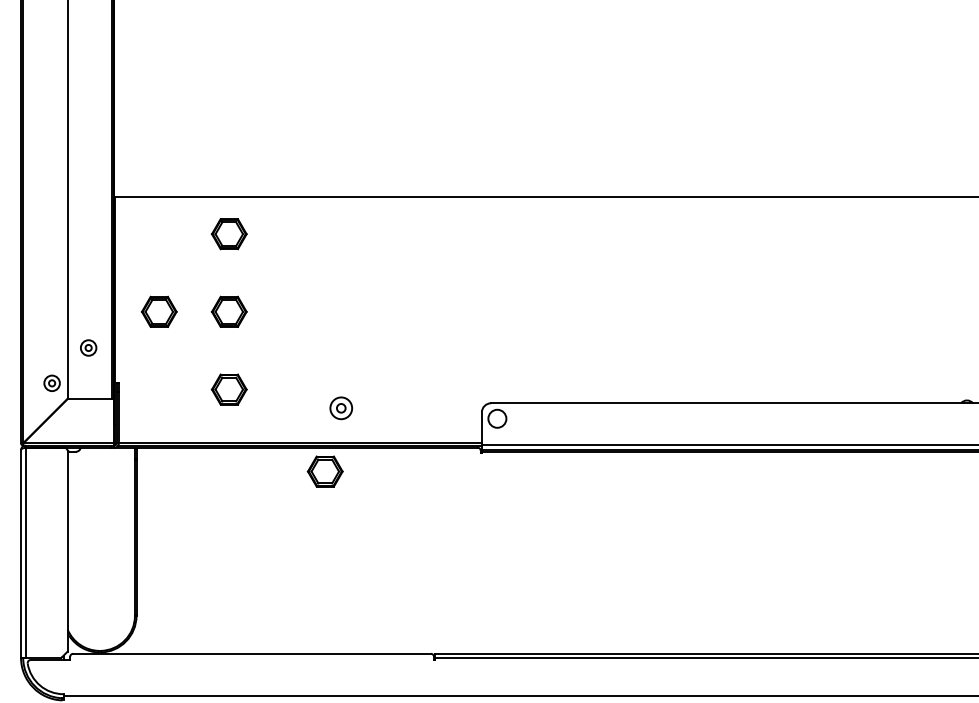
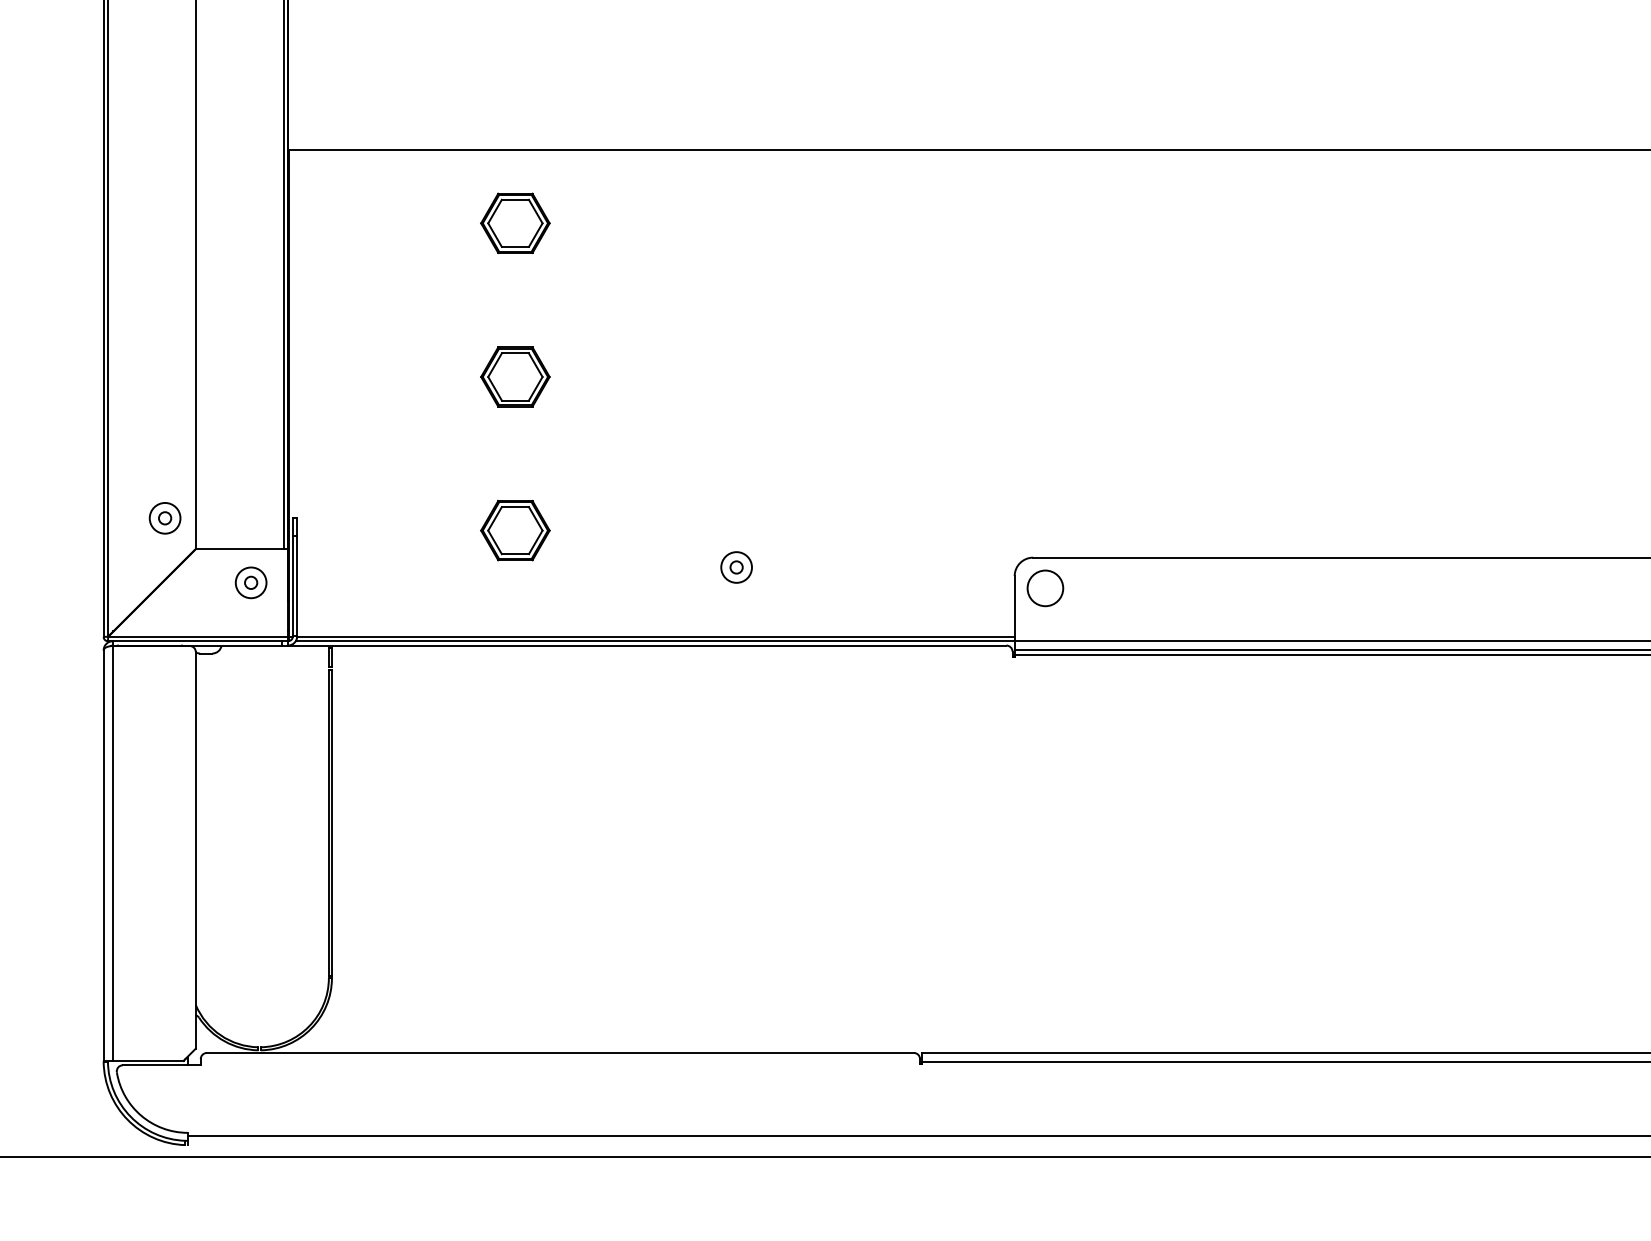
part: (158, 311) -> (375, 376), removed
part: (88, 347) -> (250, 581), moved
part: (340, 407) -> (735, 566), size x0.71
part: (324, 471) -> (703, 692), removed

